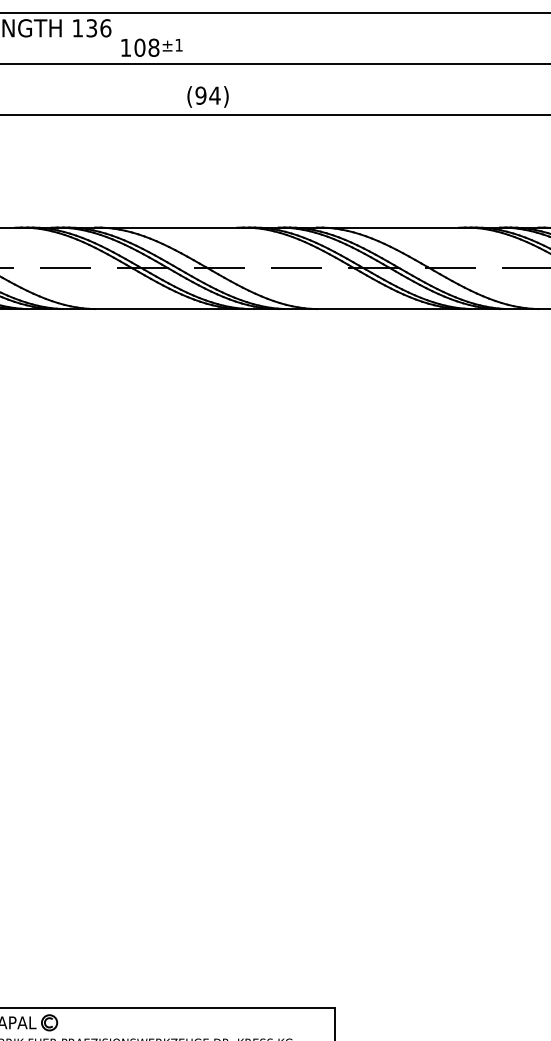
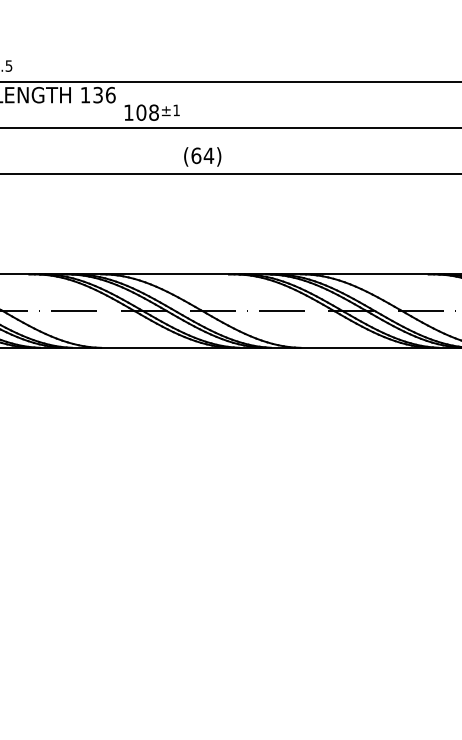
text: (200, 95) -> (195, 155), (94) -> (64)

